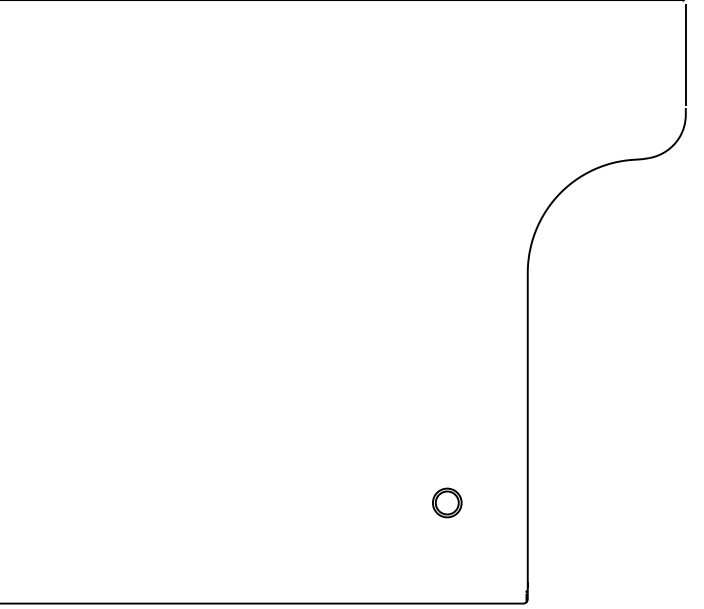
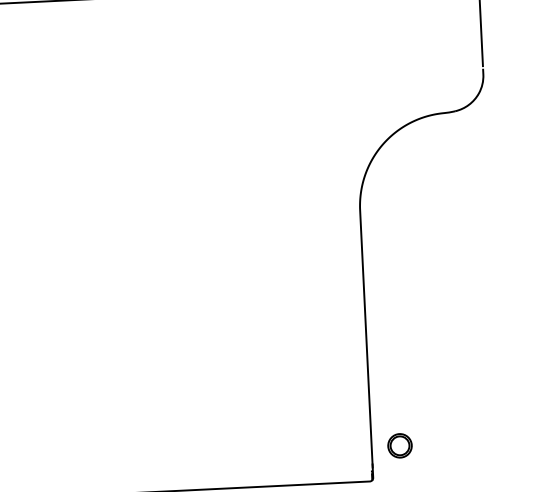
part: (447, 502) -> (400, 445), moved

